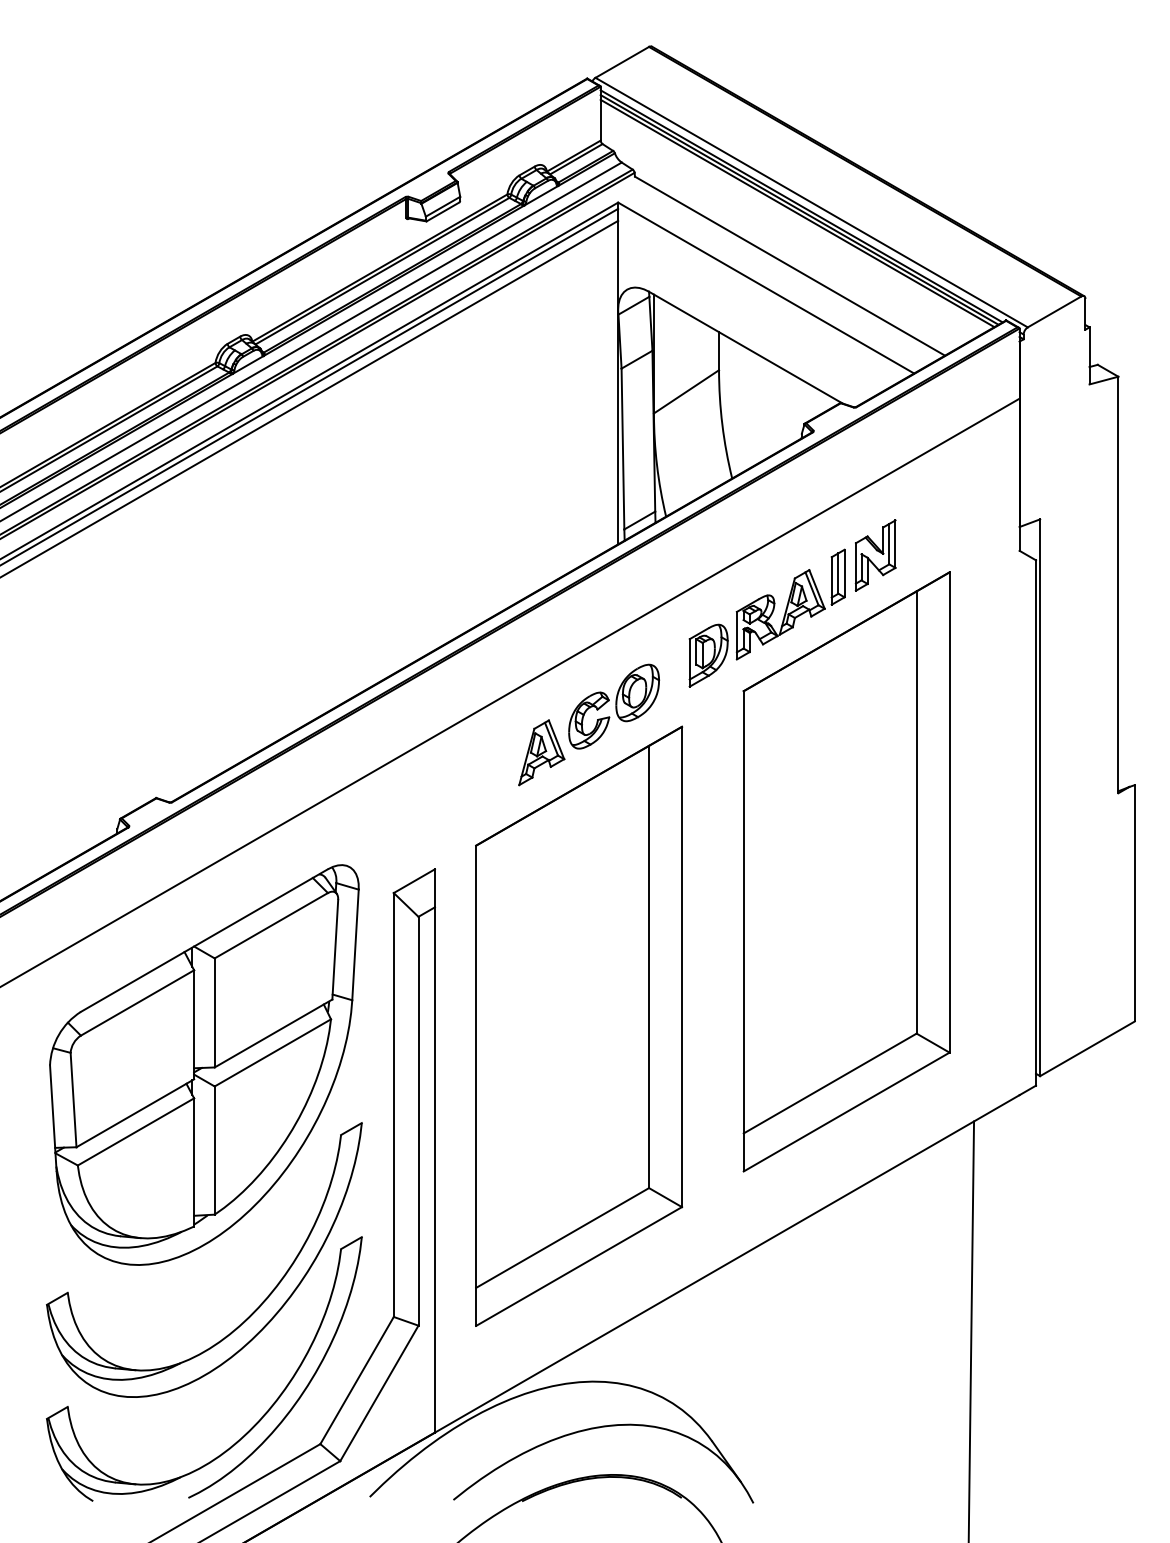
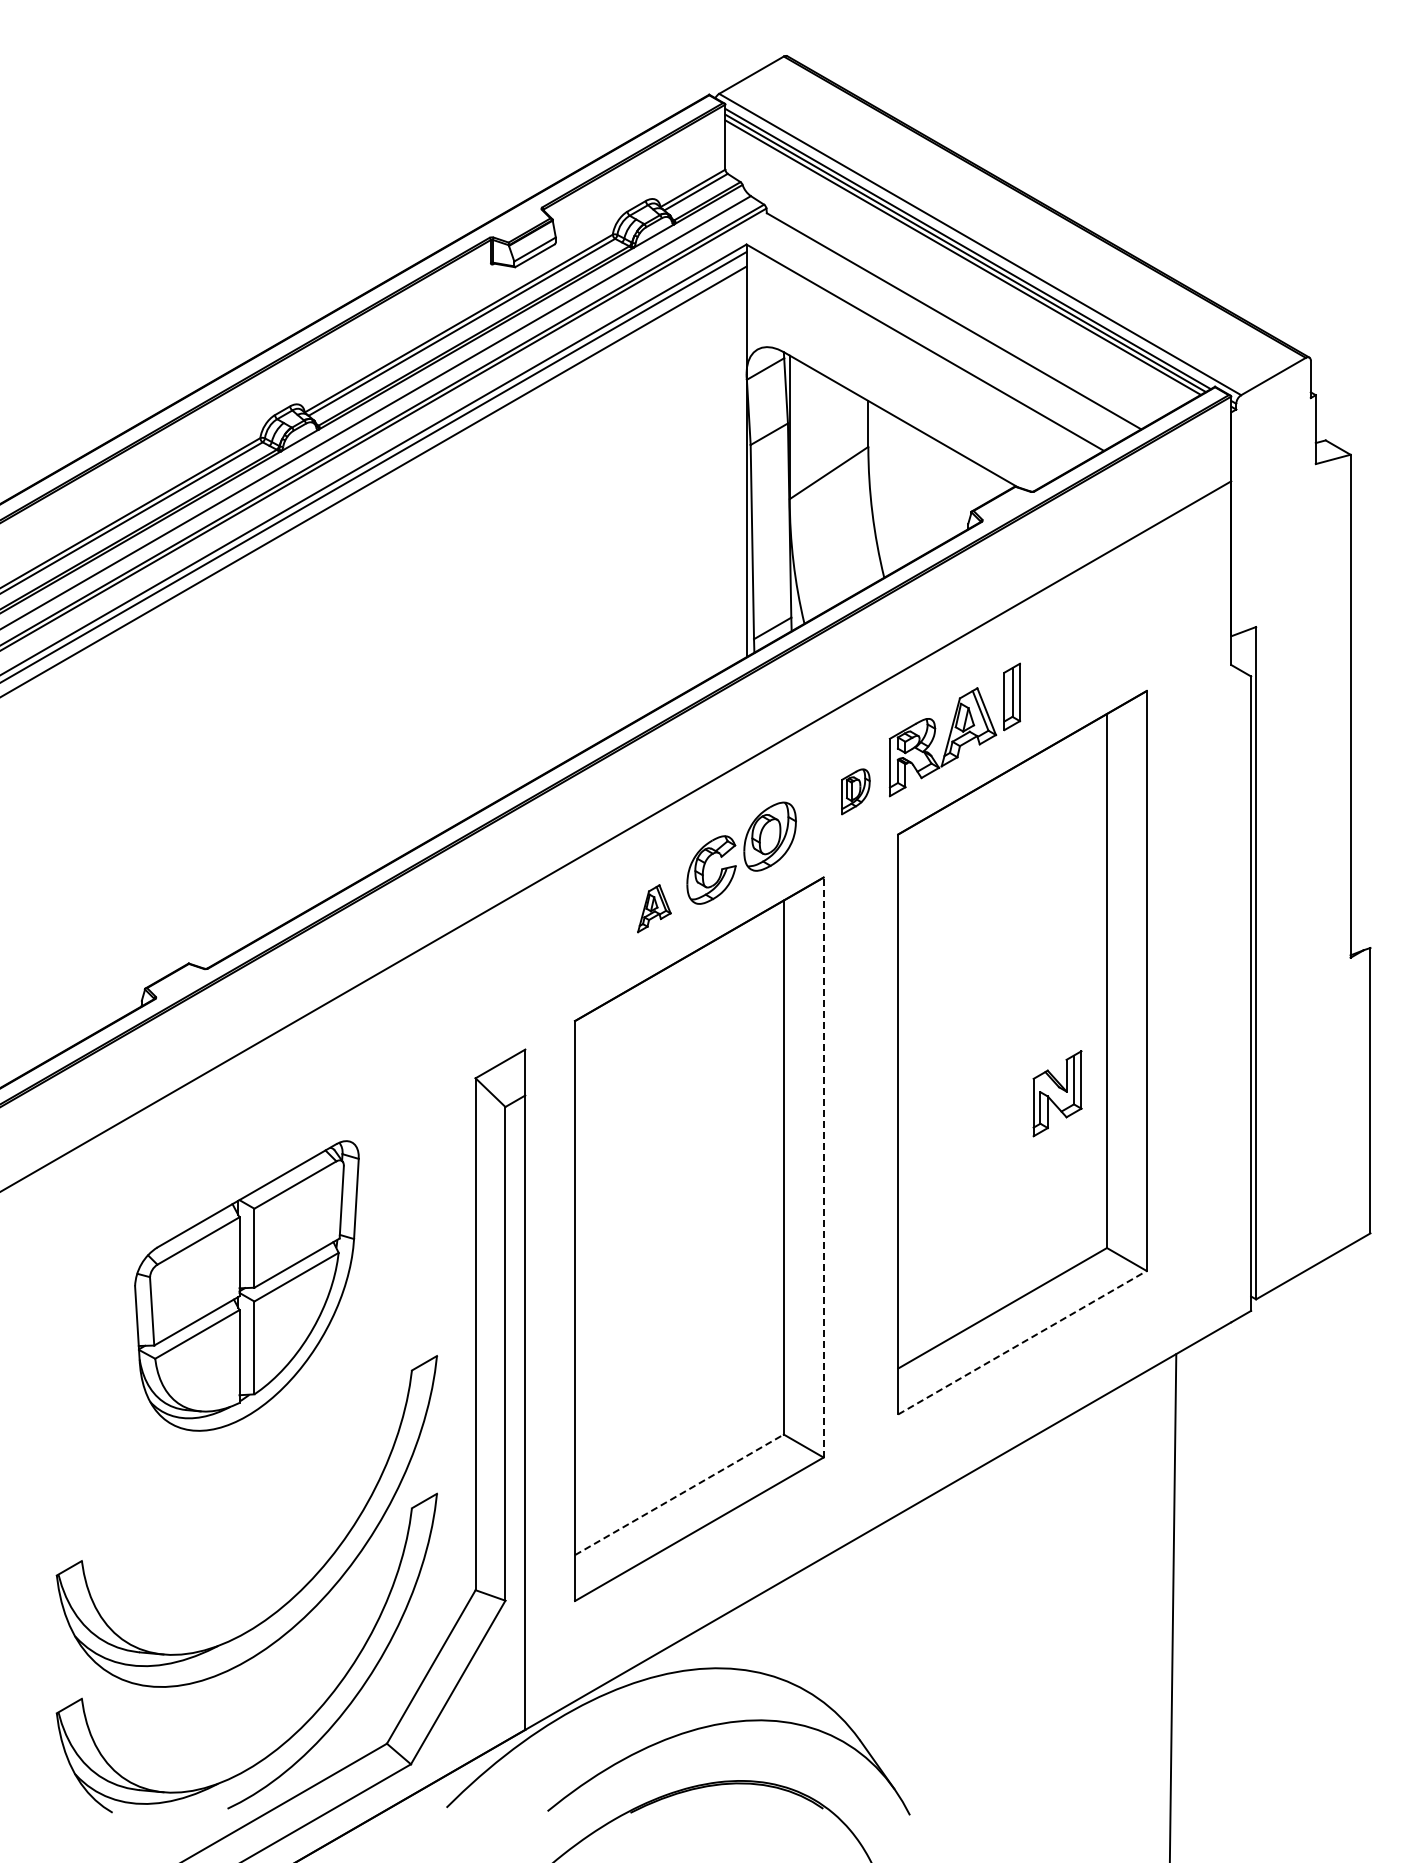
part: (875, 555) -> (1057, 1093), moved
part: (708, 655) -> (855, 791), size x0.6
part: (541, 752) -> (654, 908), size x0.6
line: (681, 966) -> (823, 1167), solid -> dashed
part: (204, 1064) -> (246, 1285), size x0.6
line: (846, 1111) -> (1022, 1342), solid -> dashed
line: (562, 1237) -> (679, 1494), solid -> dashed

